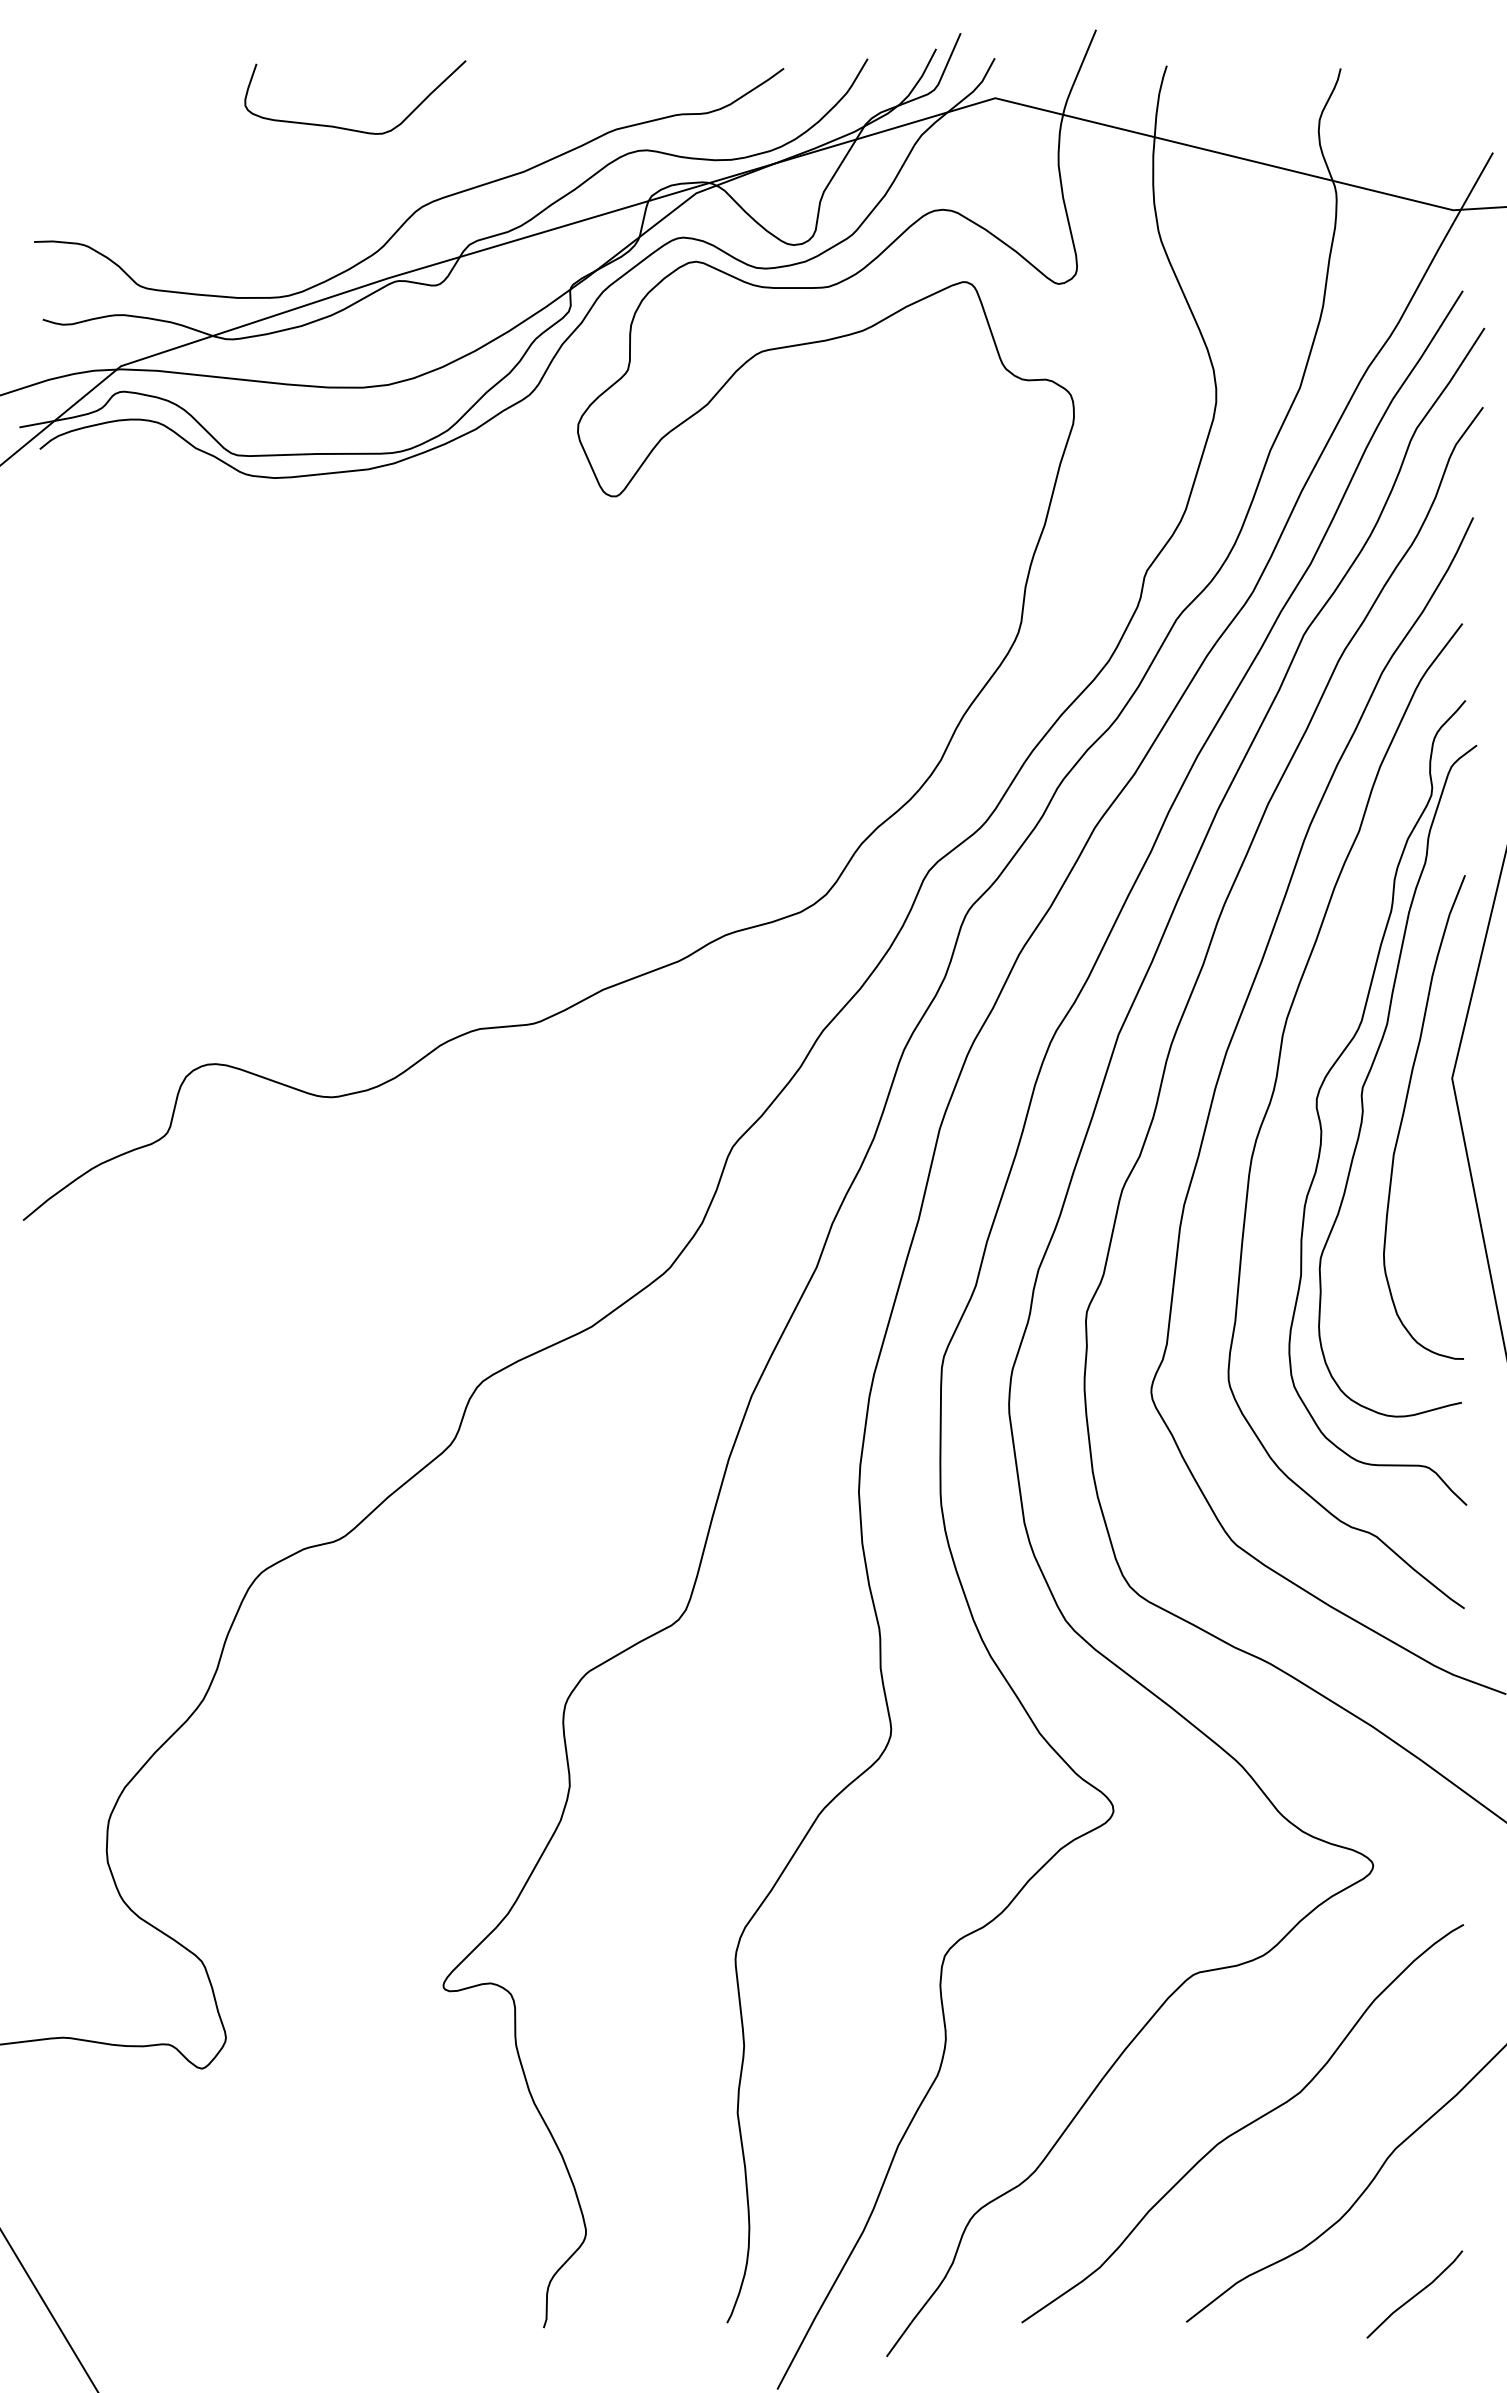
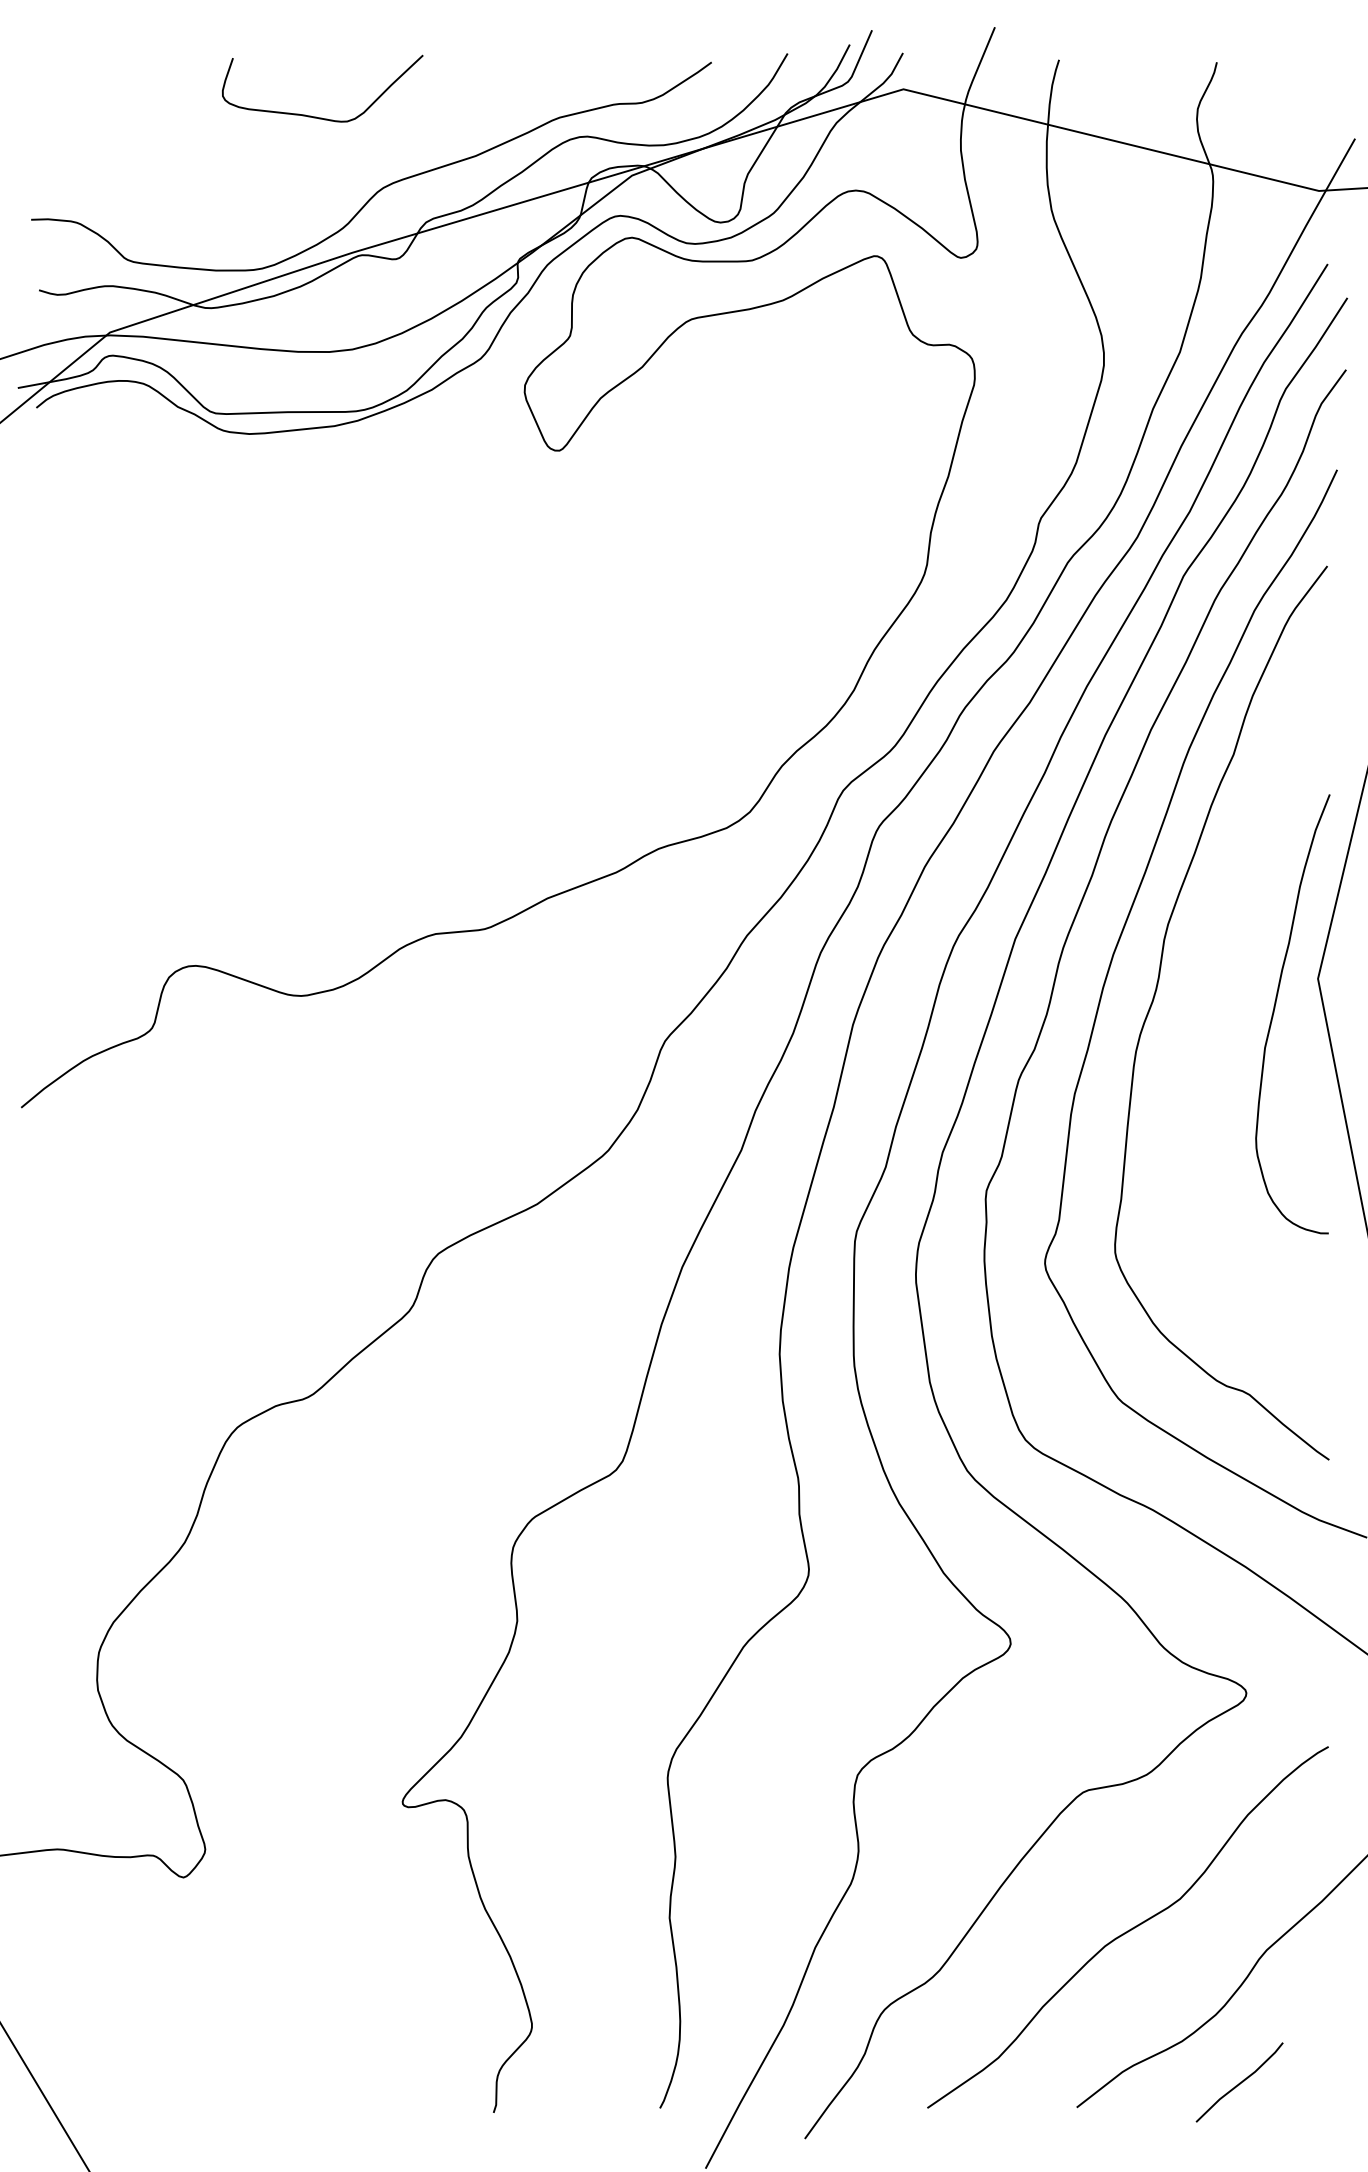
part: (1363, 1102) -> (1237, 1000), removed
line: (1415, 2294) -> (1240, 2082), moved

